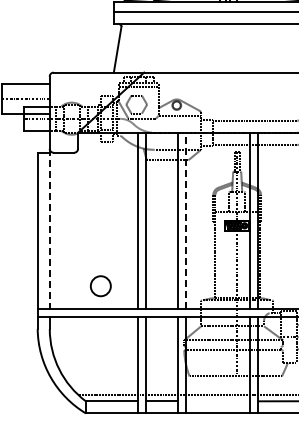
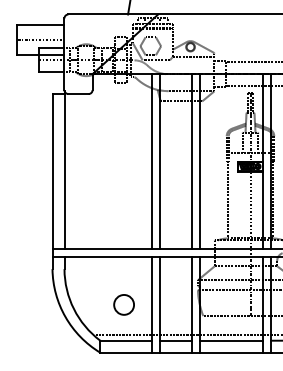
line: (186, 220) -> (200, 161), dashed -> solid
line: (49, 229) -> (64, 170), dashed -> solid
circle: (100, 286) -> (123, 305), moved
line: (218, 401) -> (231, 340), added

